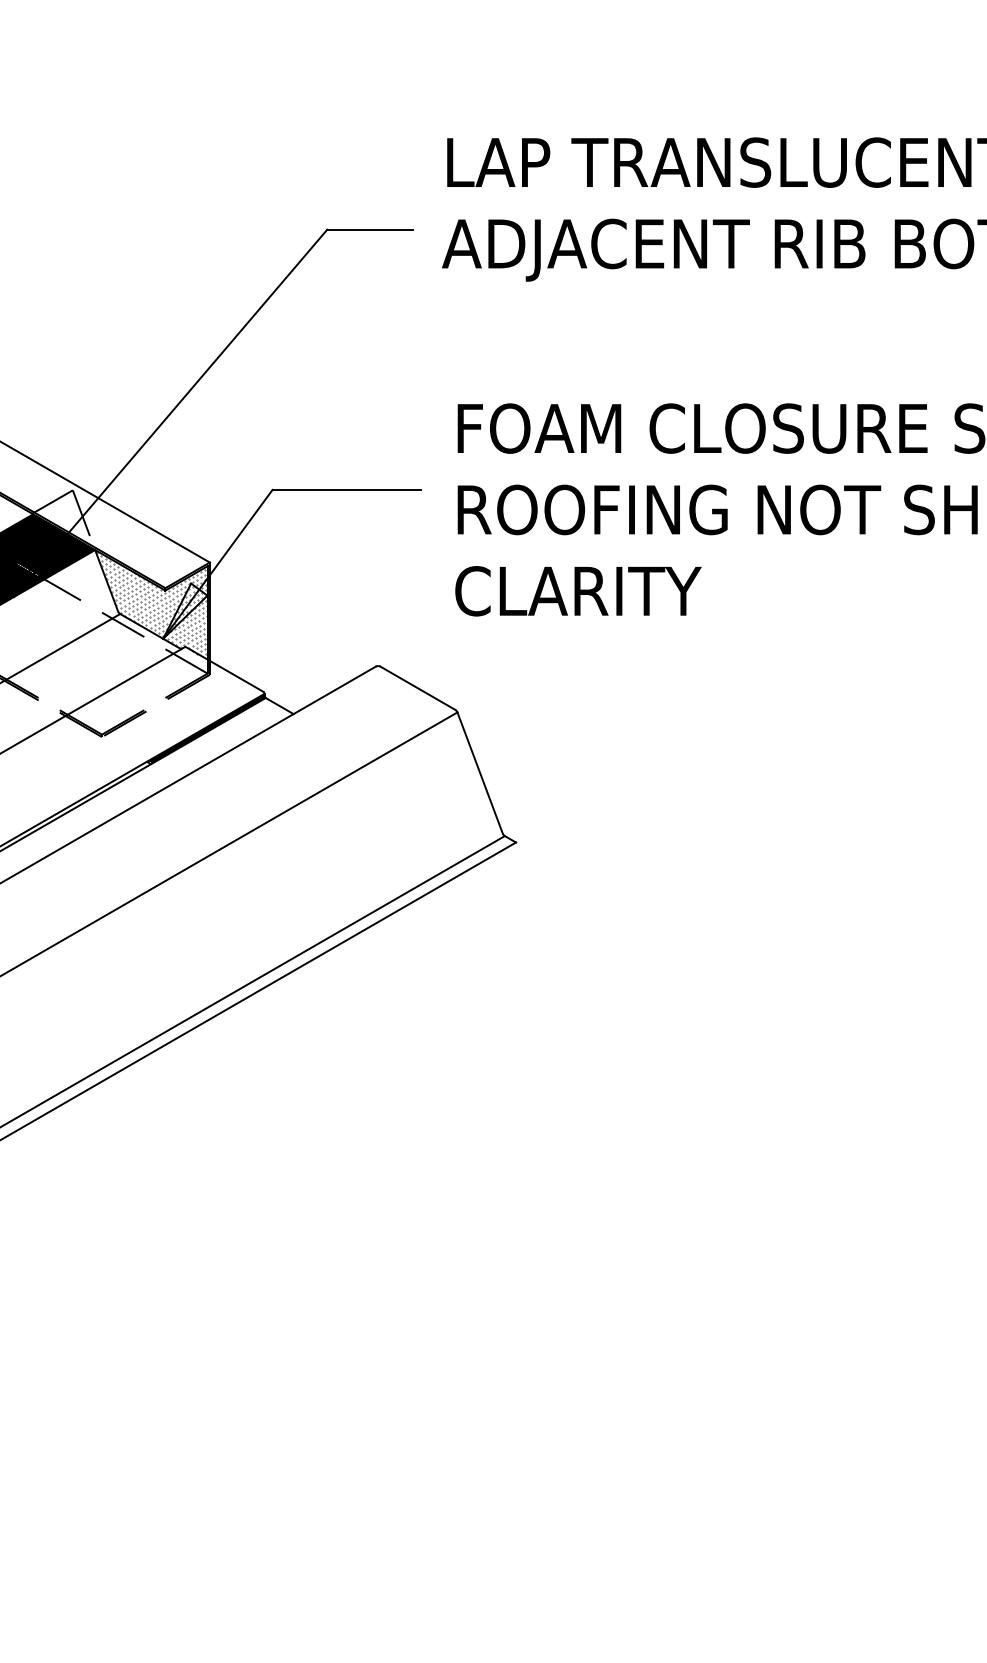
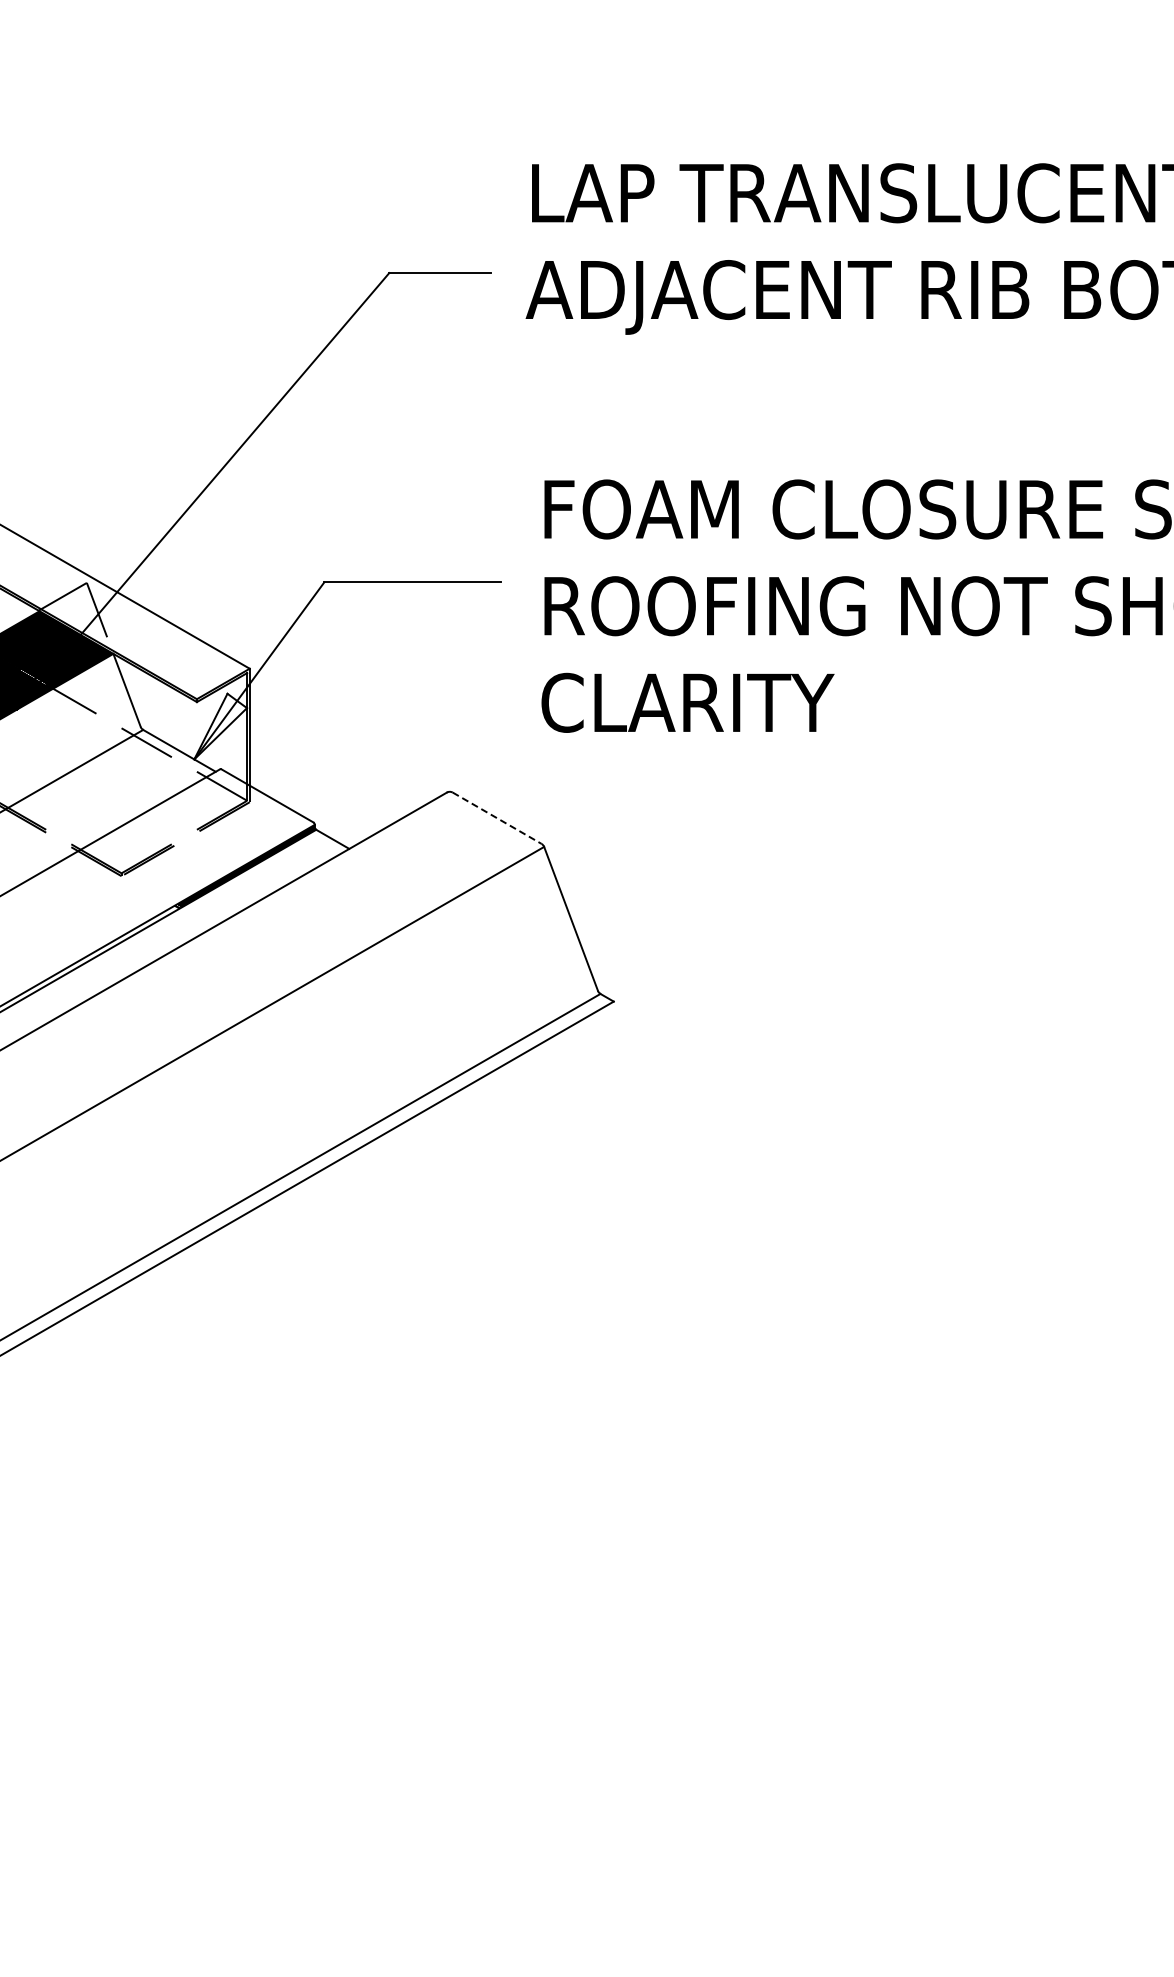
hatch: (152, 603) -> (181, 717), removed
line: (418, 688) -> (497, 818), solid -> dashed

